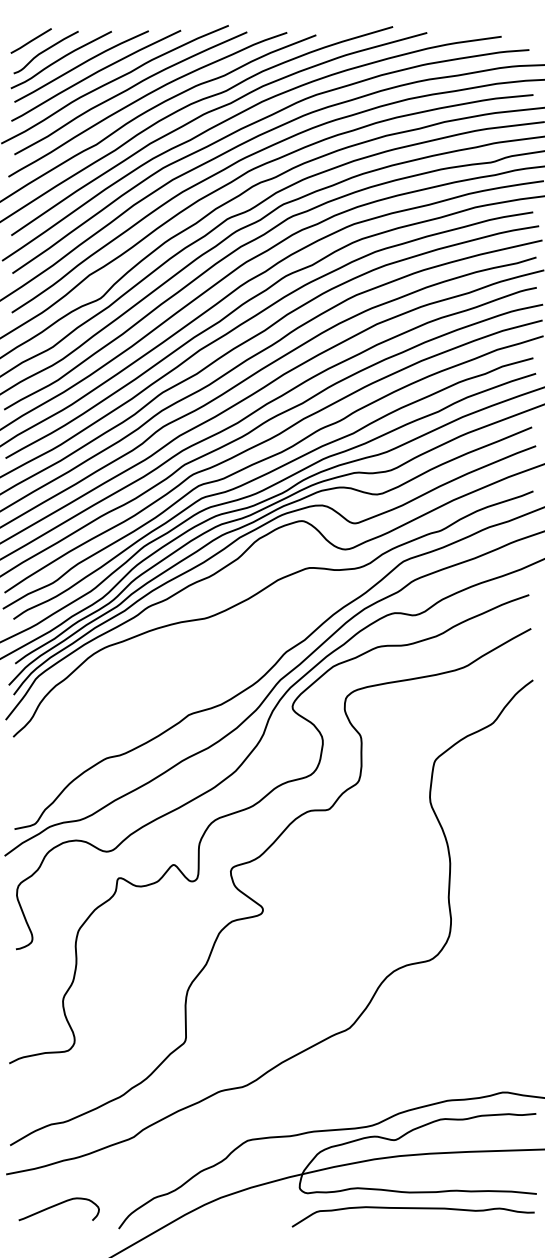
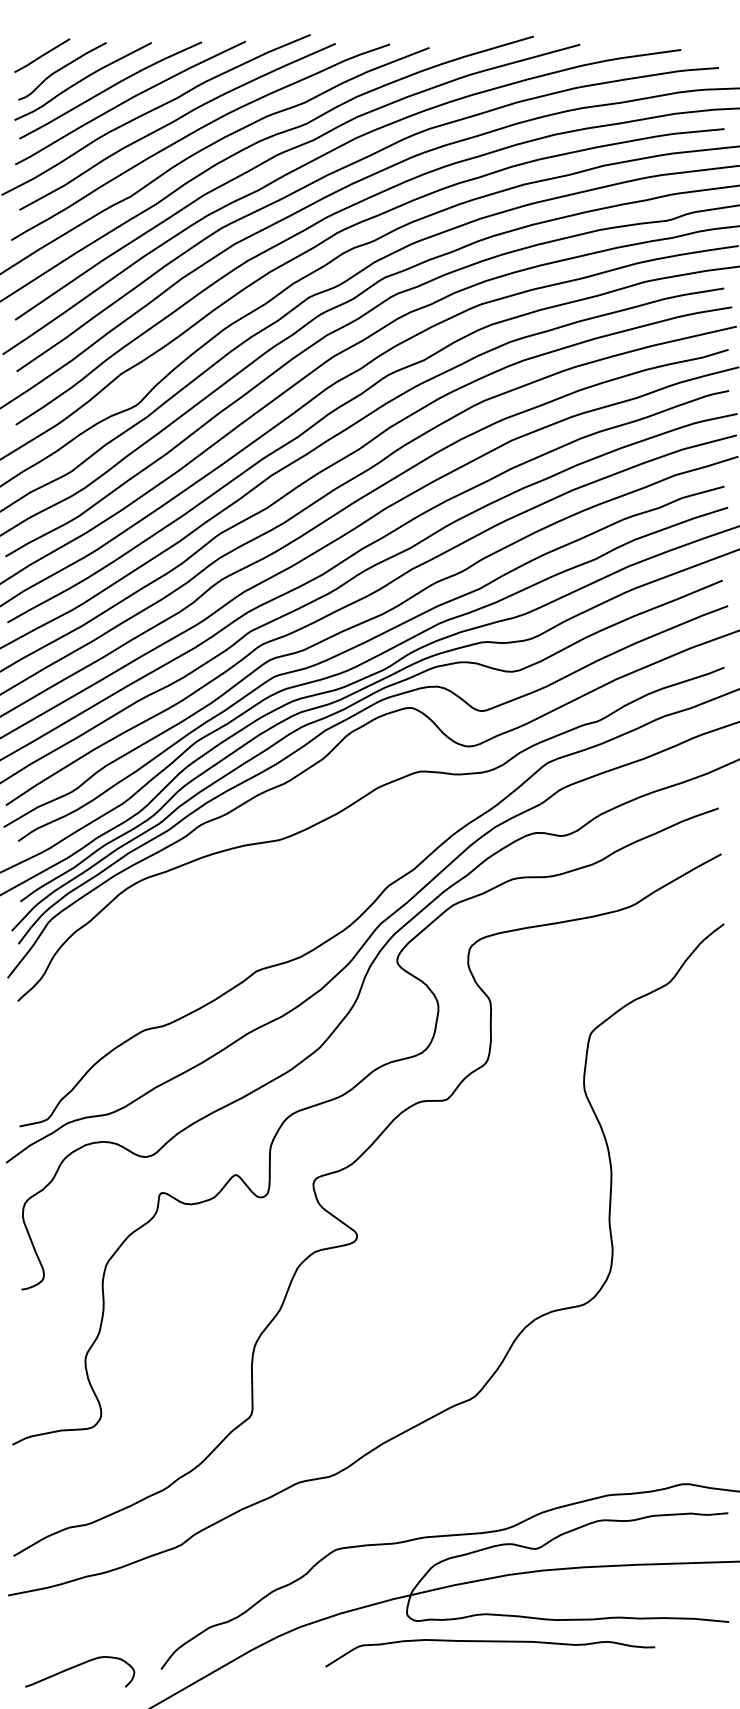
curve: (57, 1205) -> (78, 1666), moved
curve: (413, 1209) -> (490, 1642), moved

